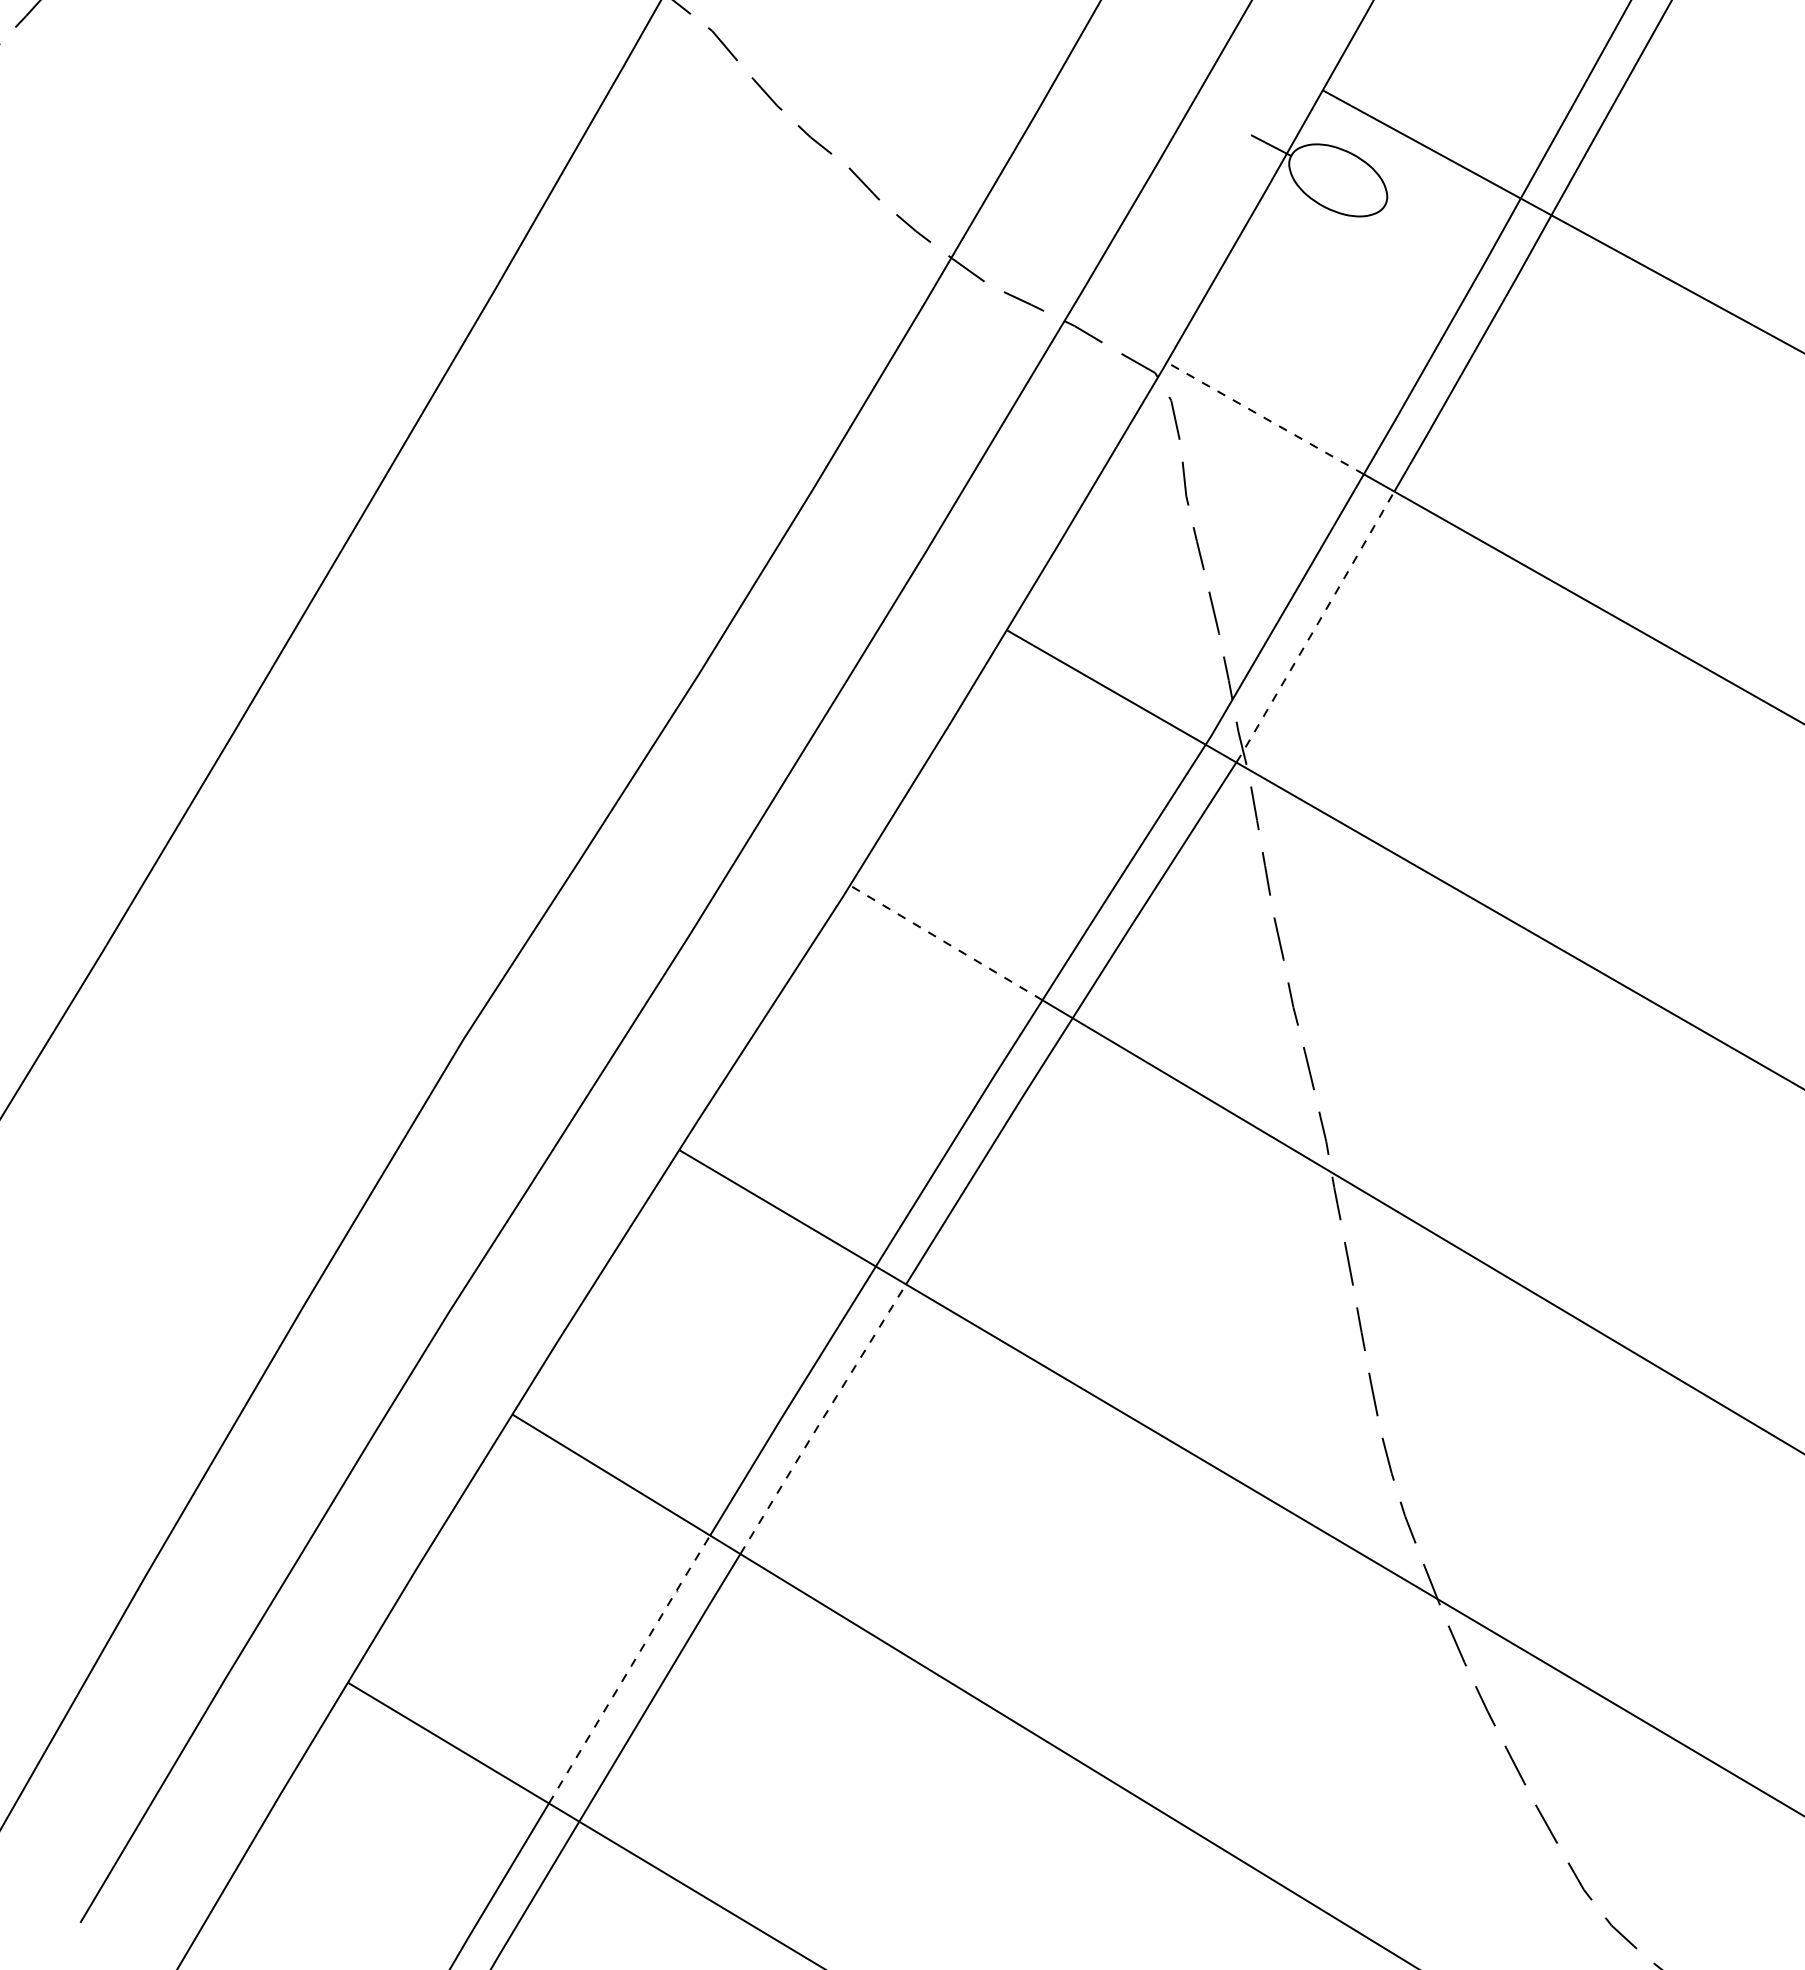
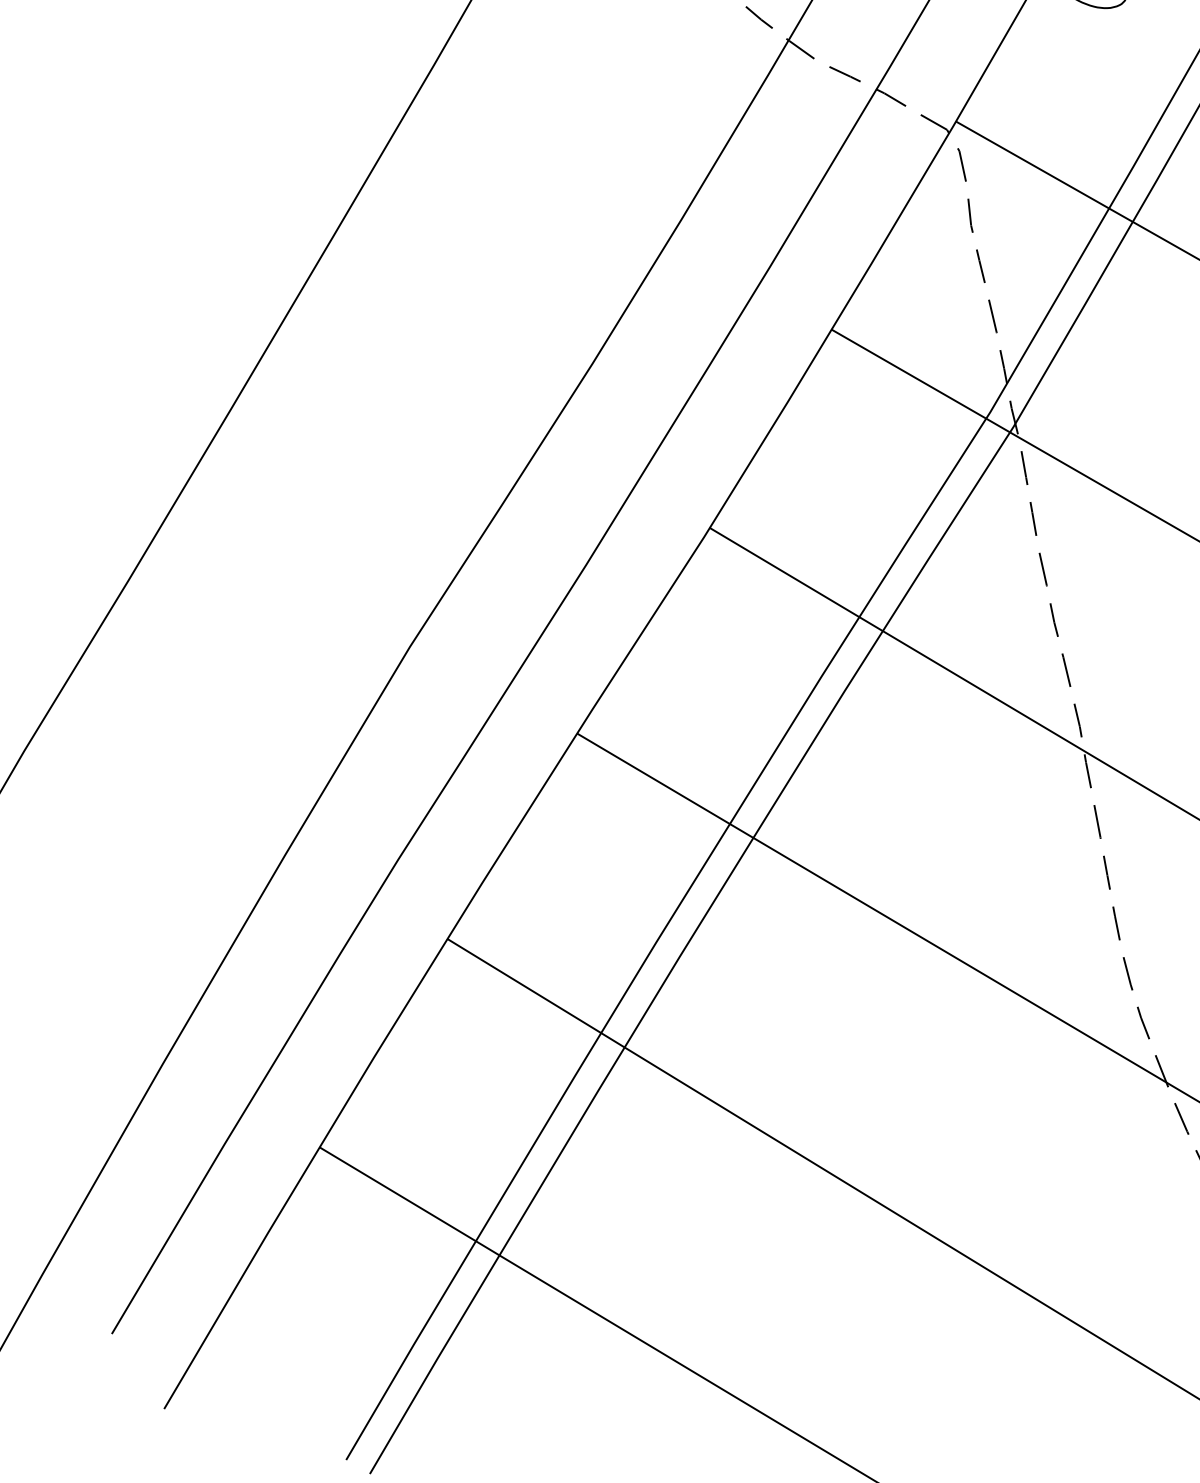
line: (1264, 418) -> (1031, 165), dashed -> solid
line: (1316, 626) -> (1072, 326), dashed -> solid
line: (945, 942) -> (784, 572), dashed -> solid
line: (822, 1419) -> (688, 942), dashed -> solid
line: (629, 1669) -> (538, 1137), dashed -> solid

